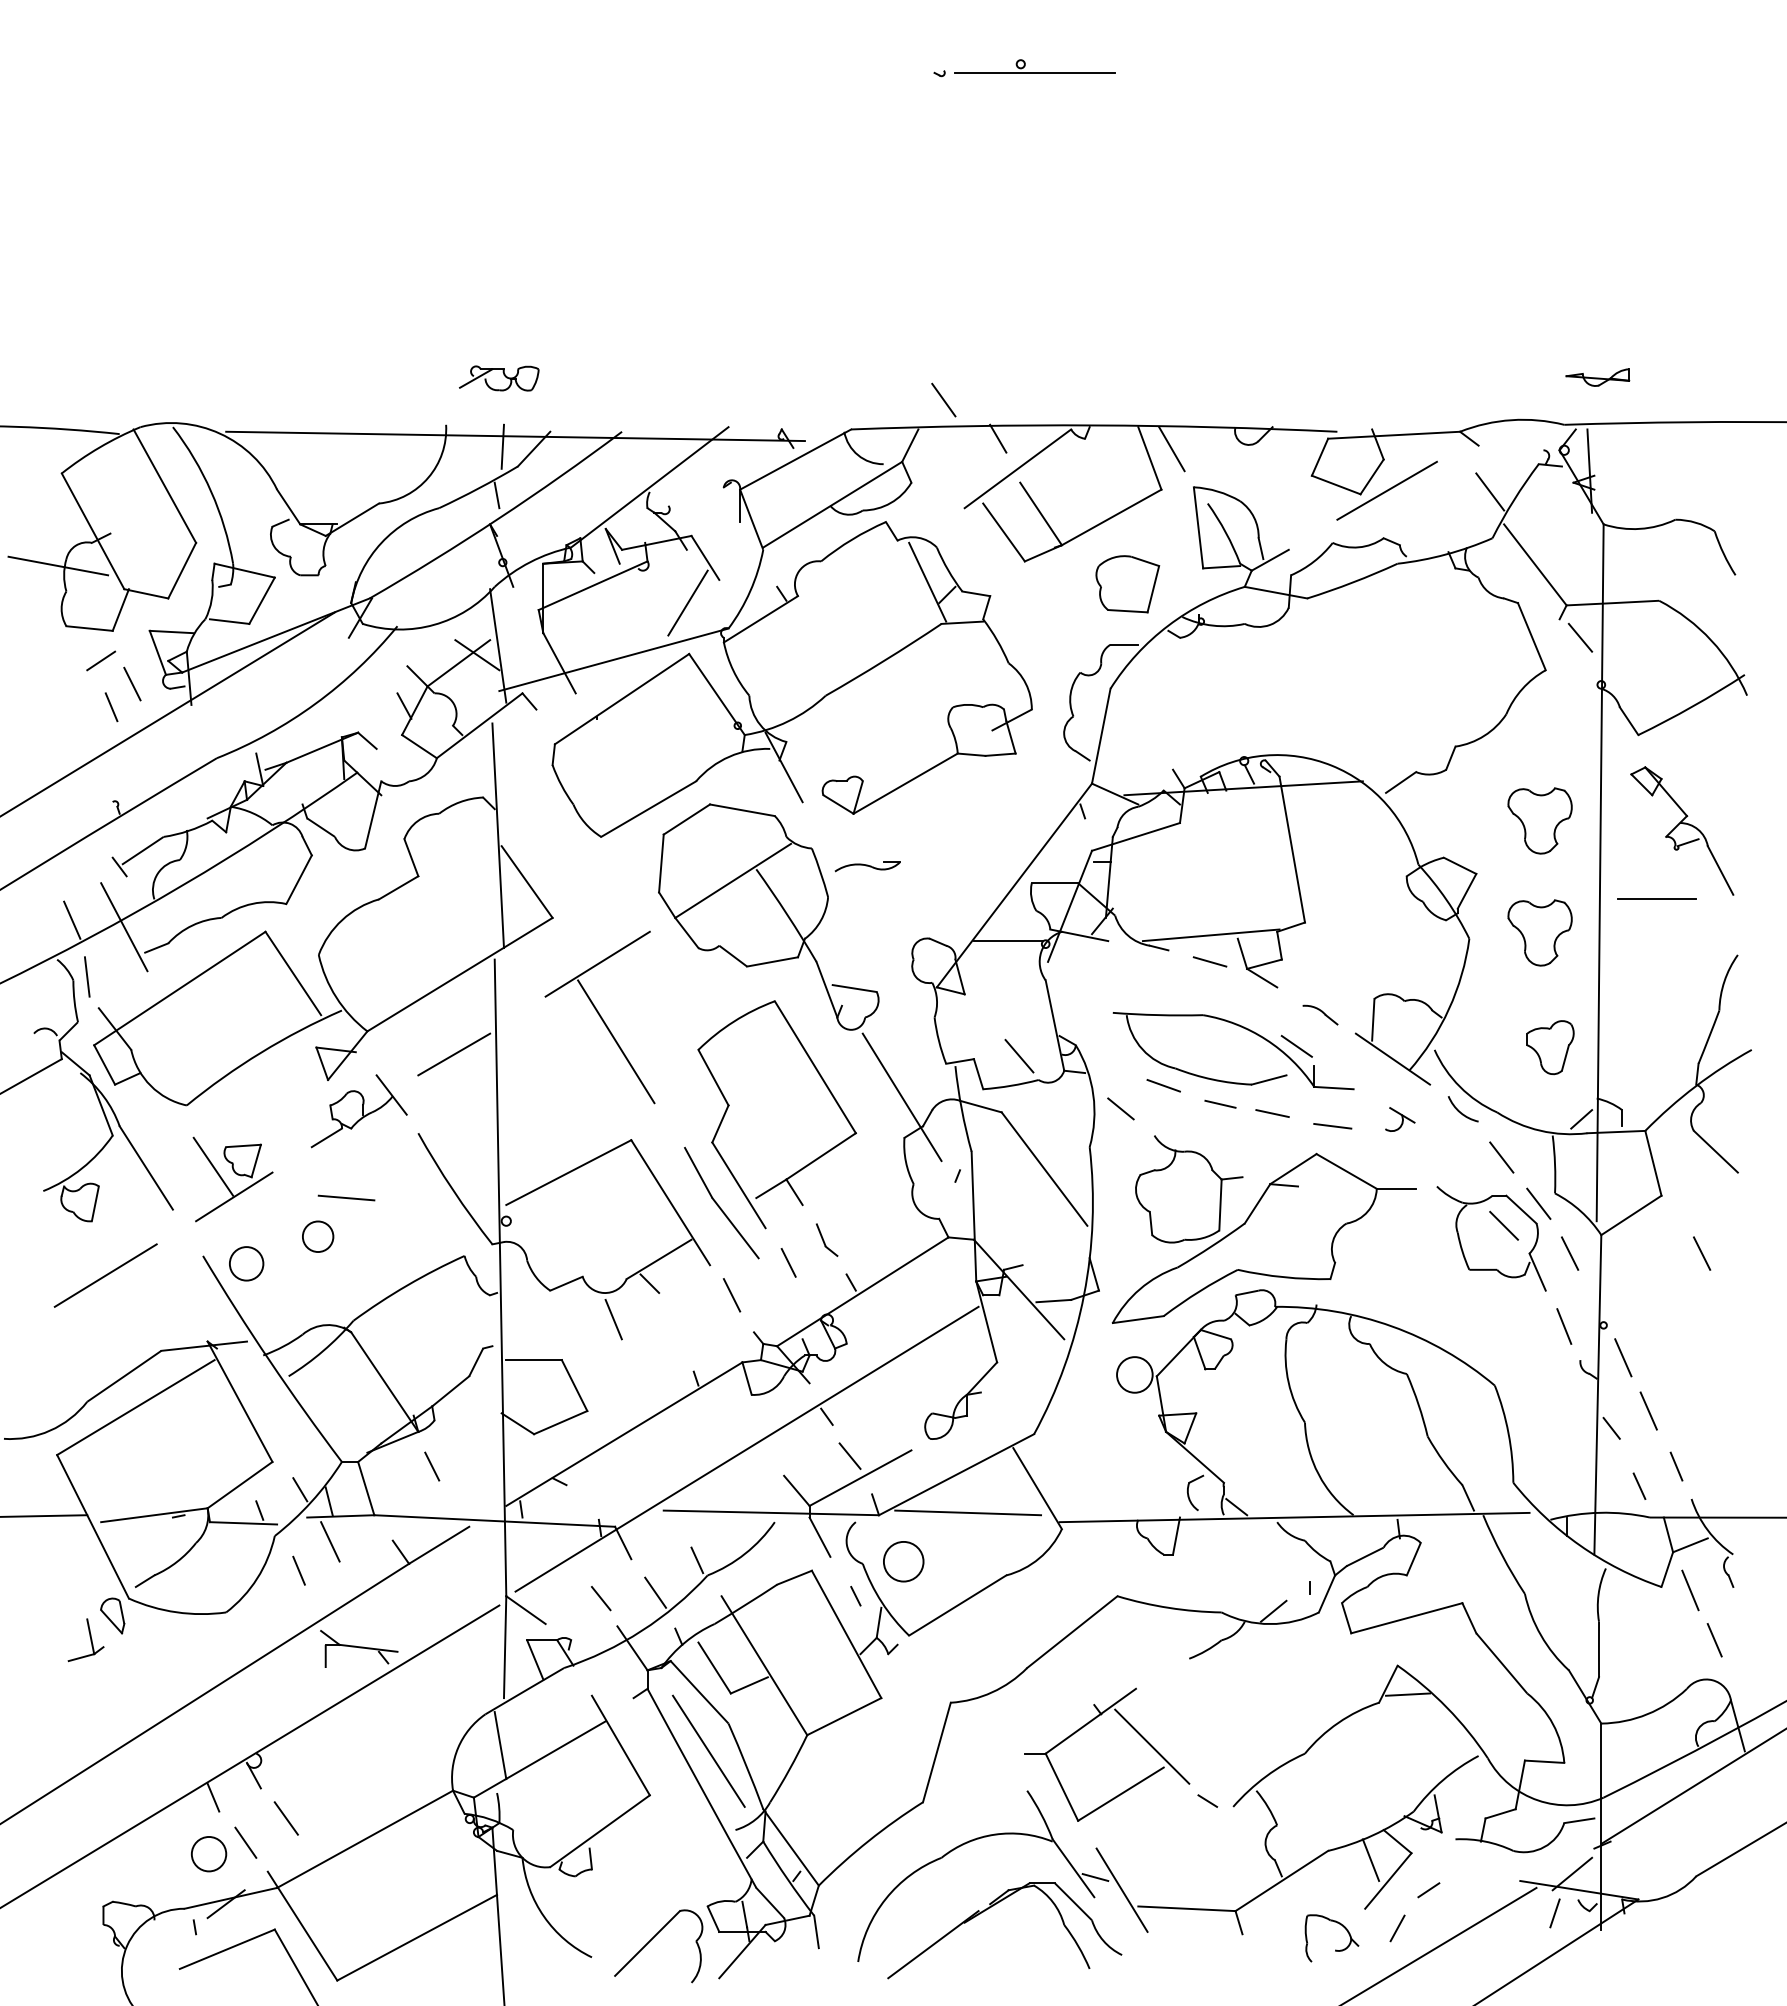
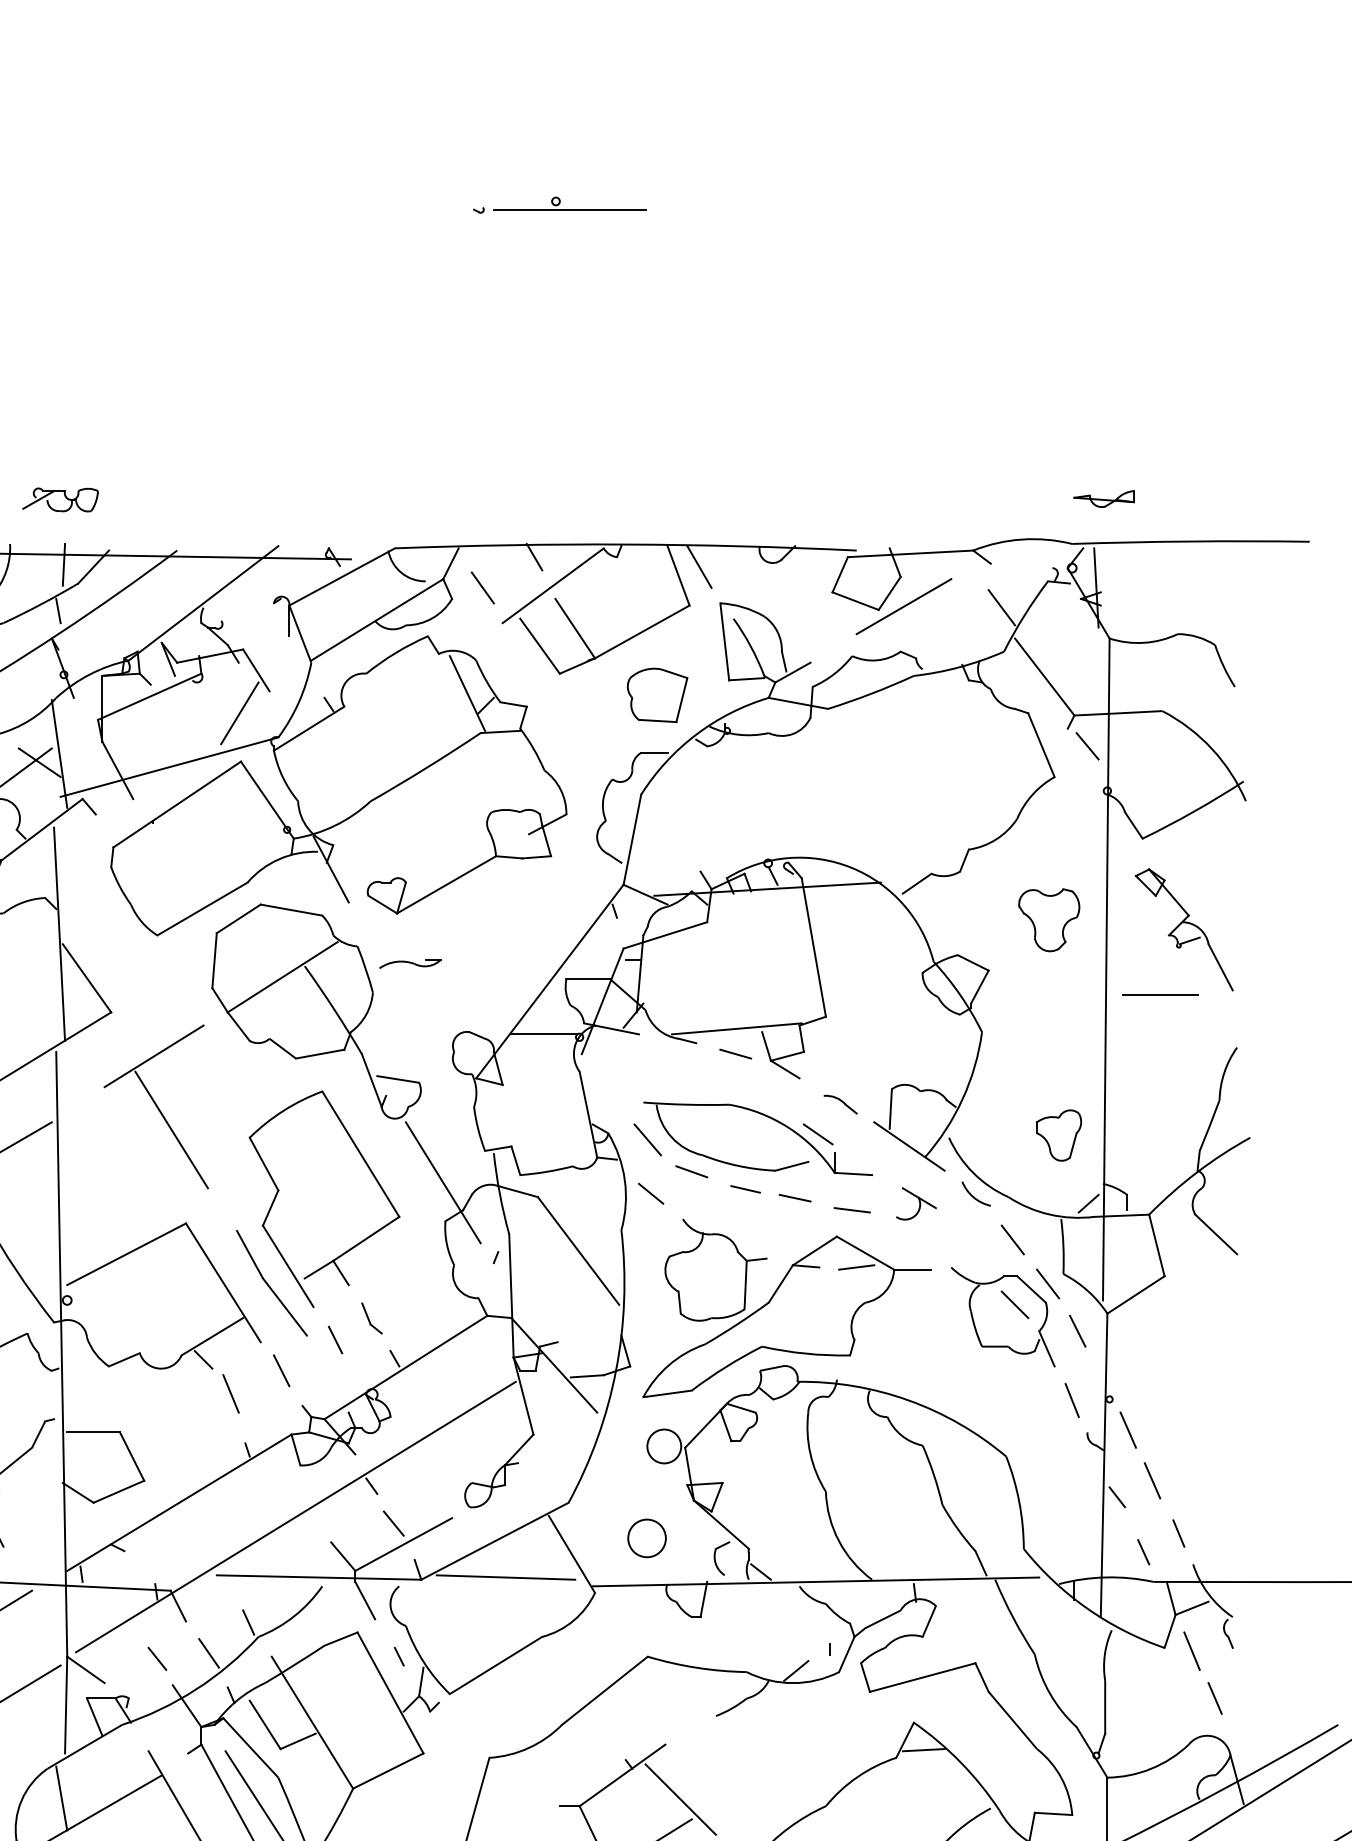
line: (943, 399) -> (482, 587), moved
part: (1539, 932) -> (1048, 1026), removed
line: (1019, 1055) -> (647, 1139), moved
part: (1399, 1119) -> (915, 1203), size x1.43
line: (1336, 1186) -> (855, 1267), added
line: (1702, 1253) -> (1203, 1331), removed
line: (613, 1319) -> (230, 1393), moved
circle: (903, 1561) -> (646, 1538), moved

